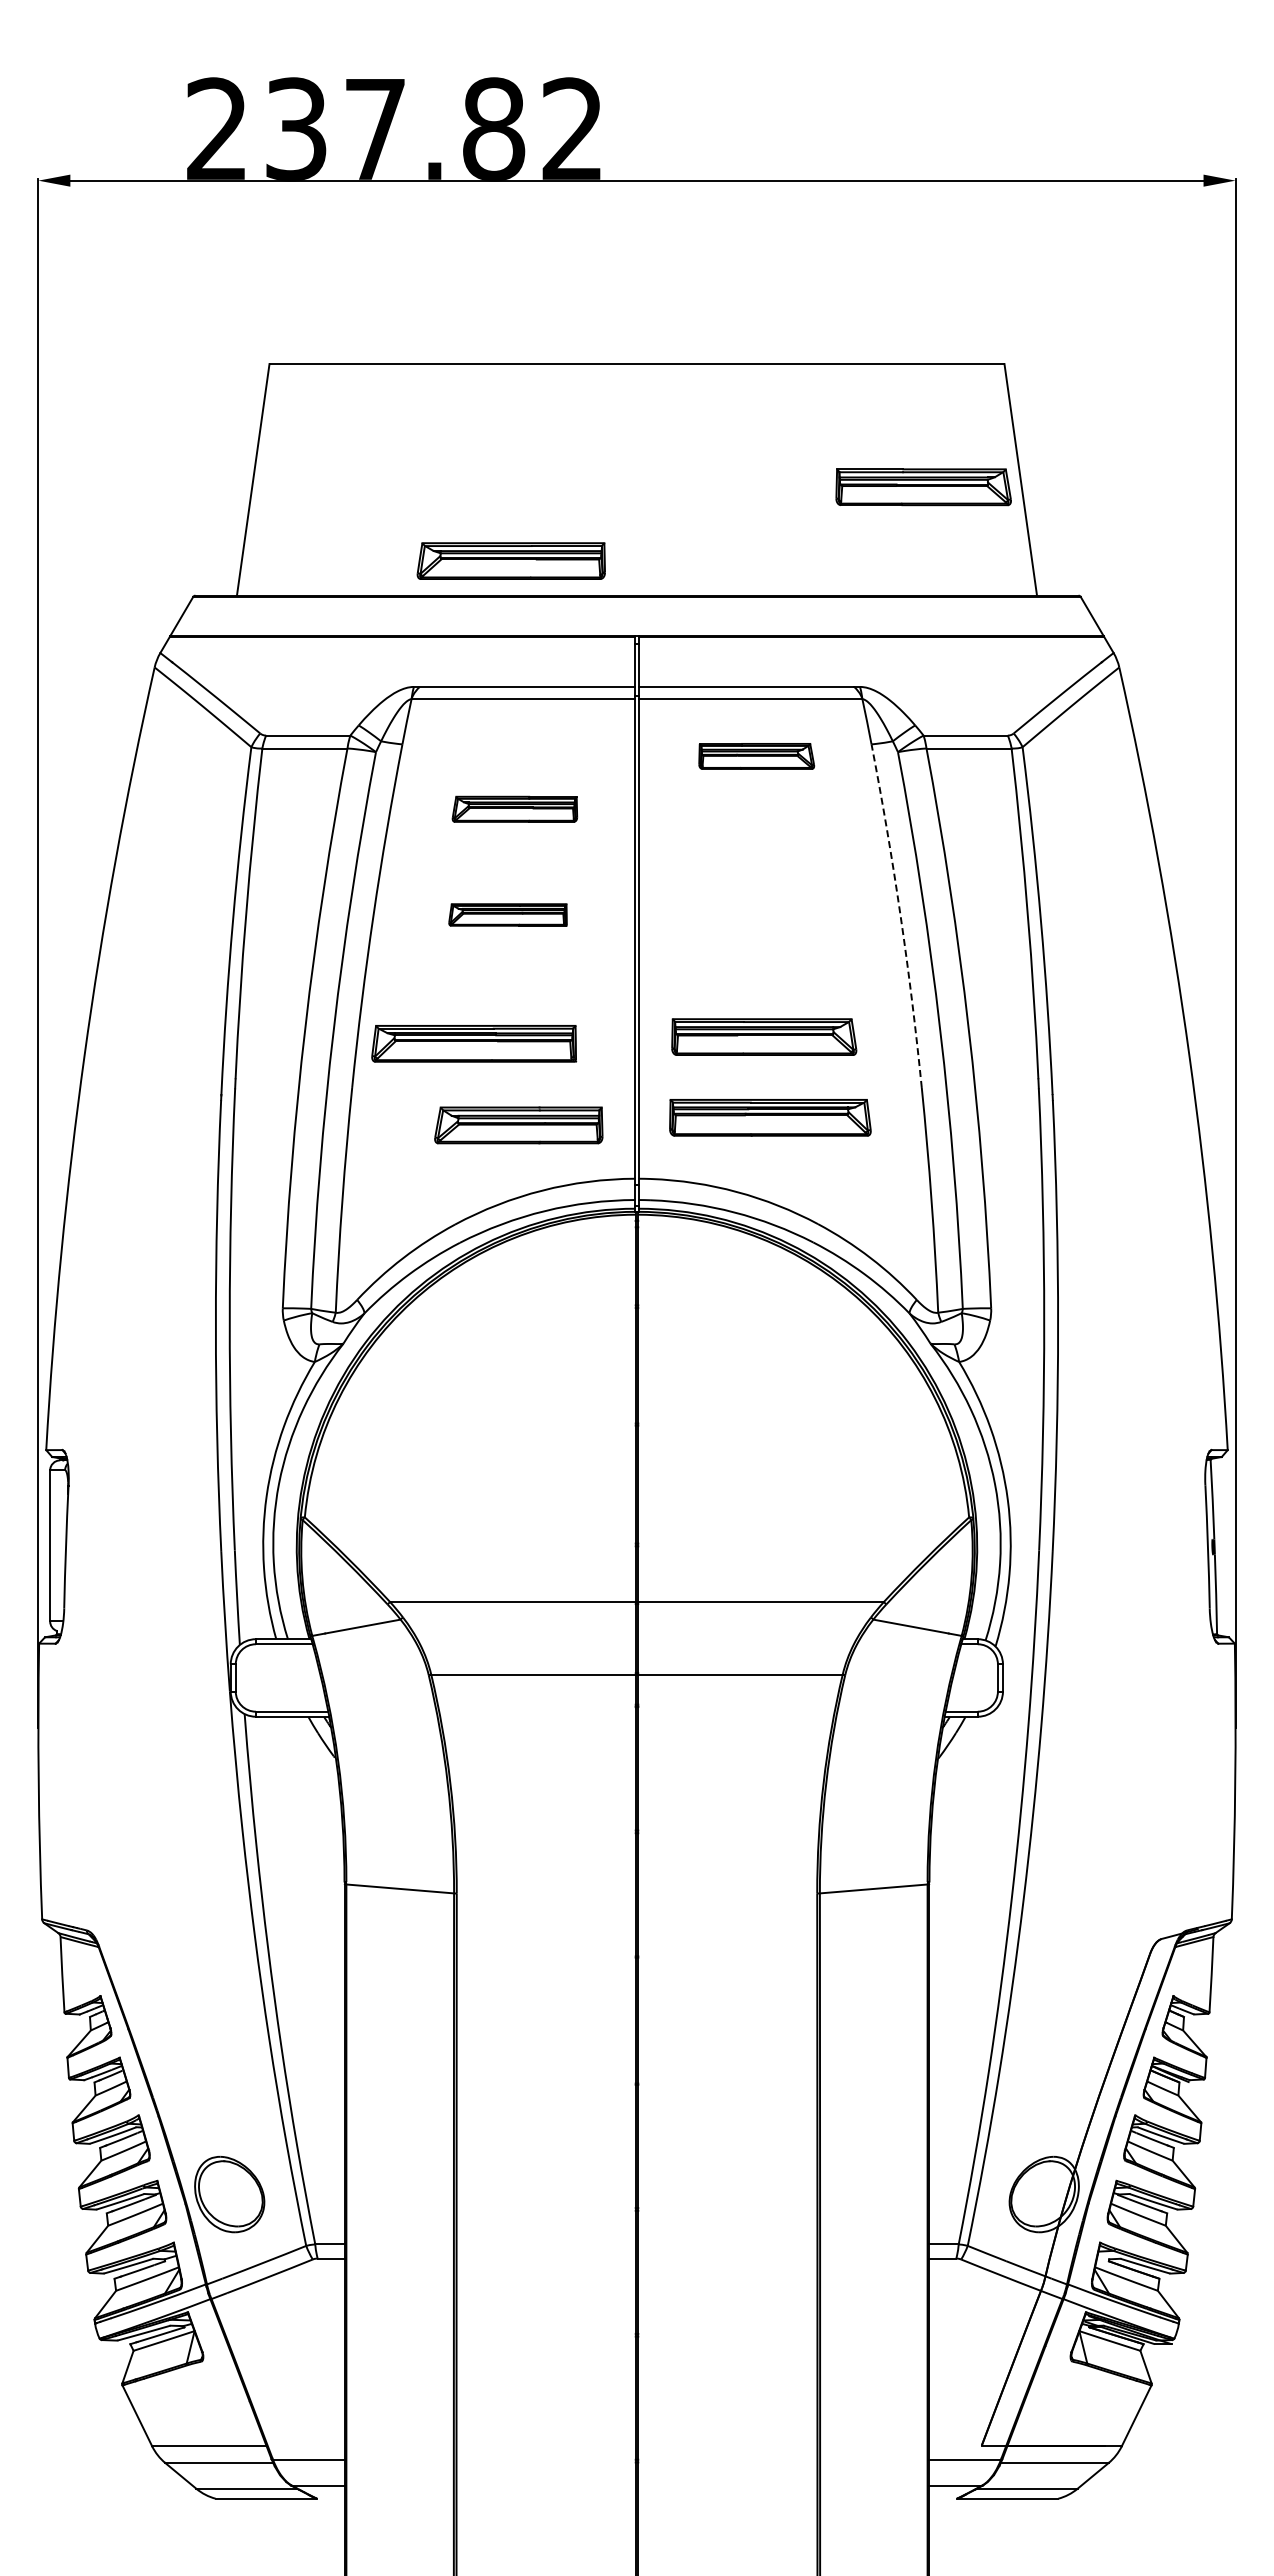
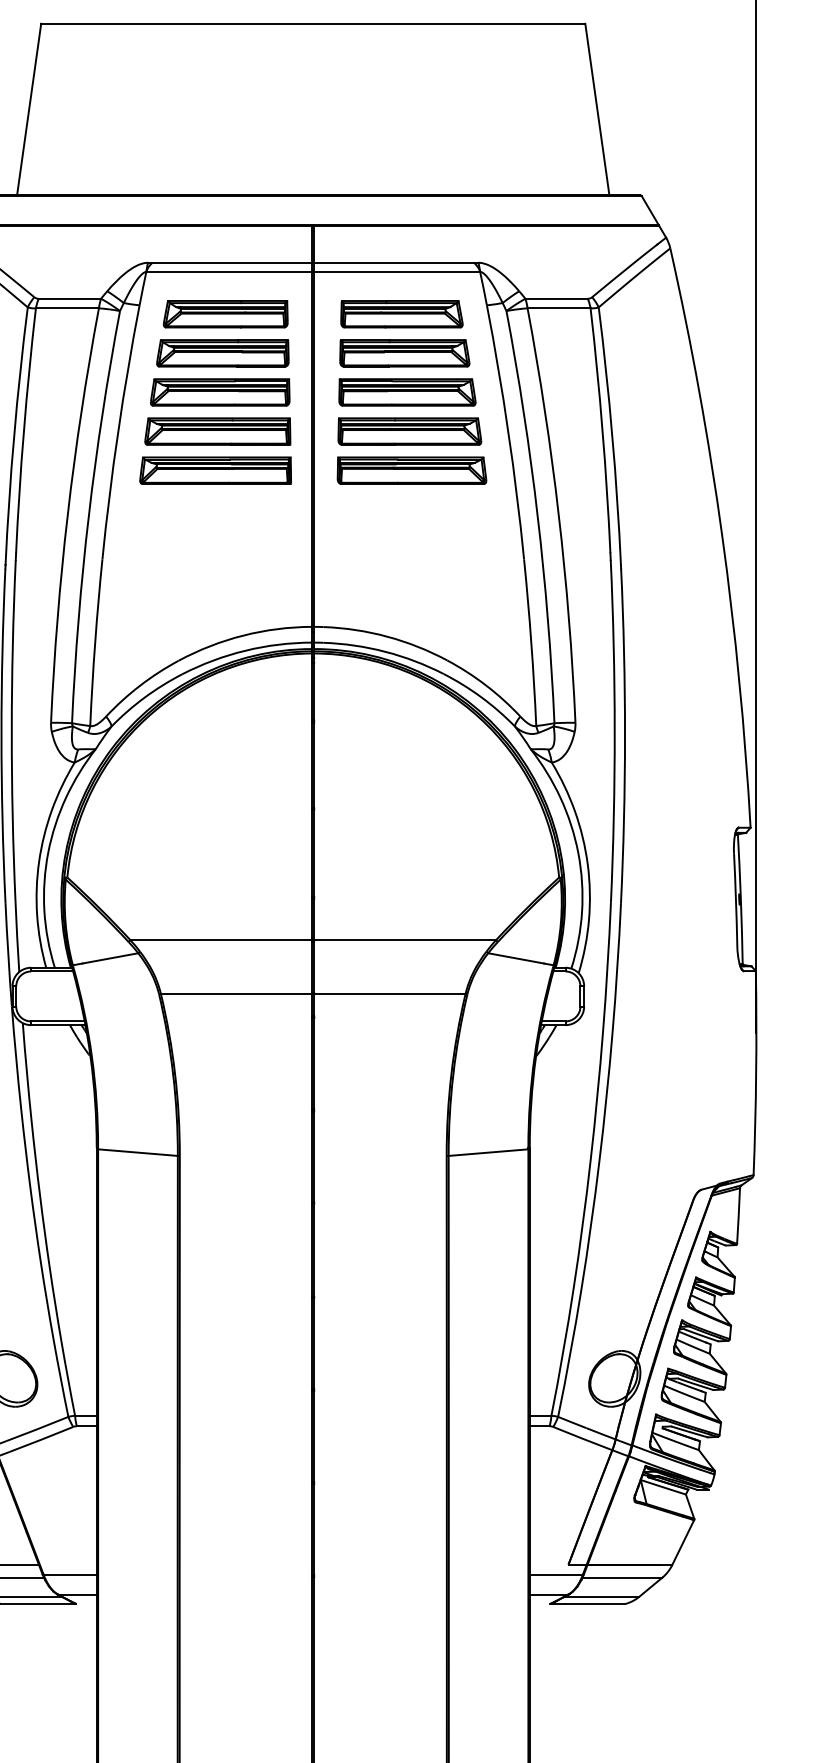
part: (923, 487) -> (404, 353), moved
part: (510, 560) -> (219, 392), moved
part: (756, 756) -> (401, 314), size x1.43
part: (514, 809) -> (222, 353), size x1.43
part: (507, 914) -> (217, 431), size x1.67
part: (767, 914) -> (409, 431), added
arc: (900, 915) -> (508, 431), dashed -> solid
part: (764, 1036) -> (407, 392), moved
part: (474, 1043) -> (215, 470), moved
part: (770, 1117) -> (412, 470), moved
part: (518, 1125) -> (225, 314), moved

